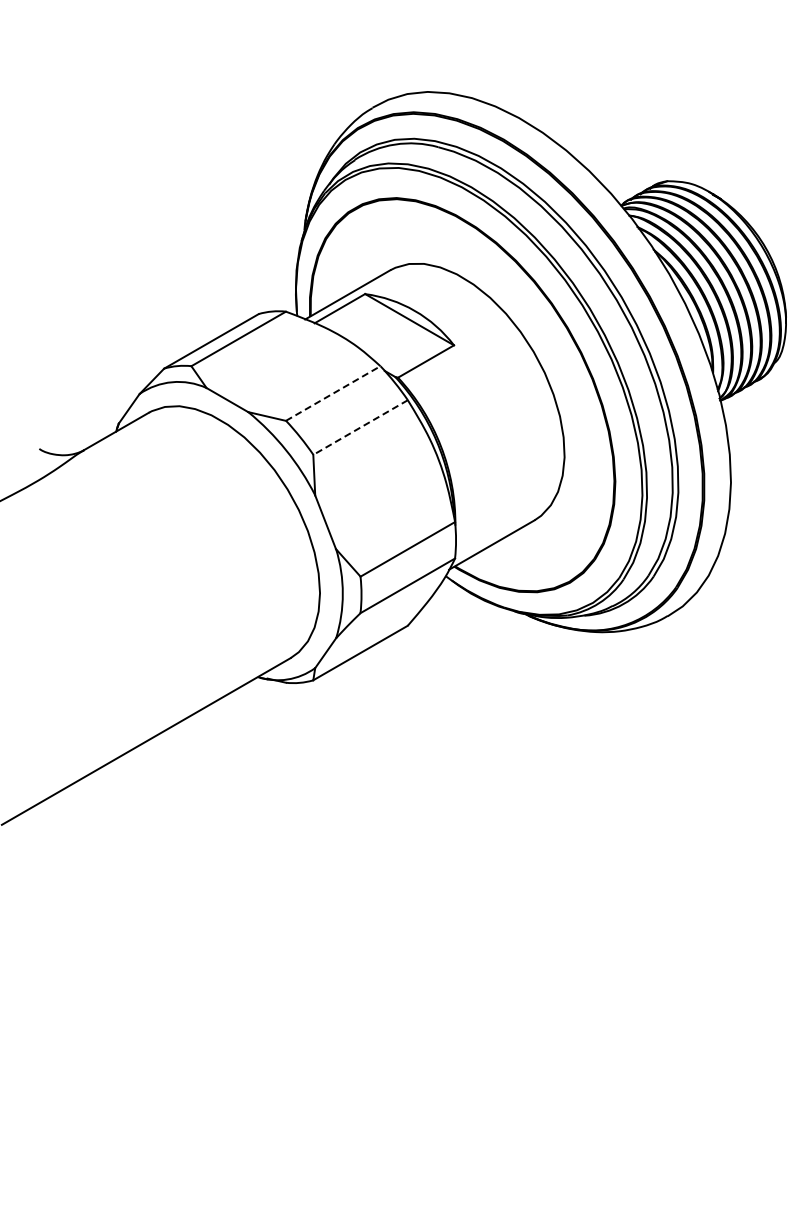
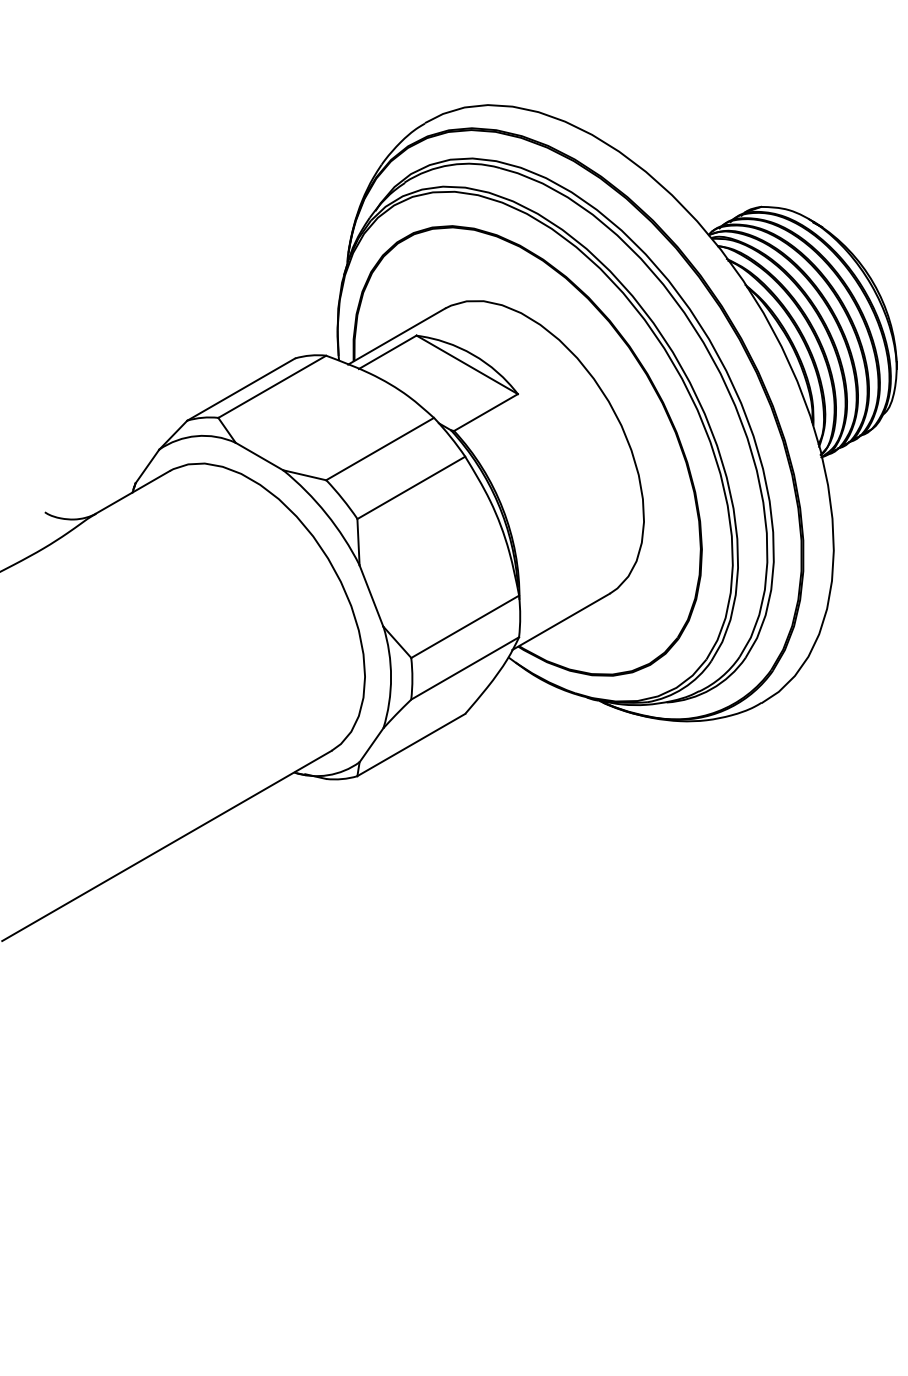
line: (333, 393) -> (380, 449), dashed -> solid
line: (360, 427) -> (411, 487), dashed -> solid

